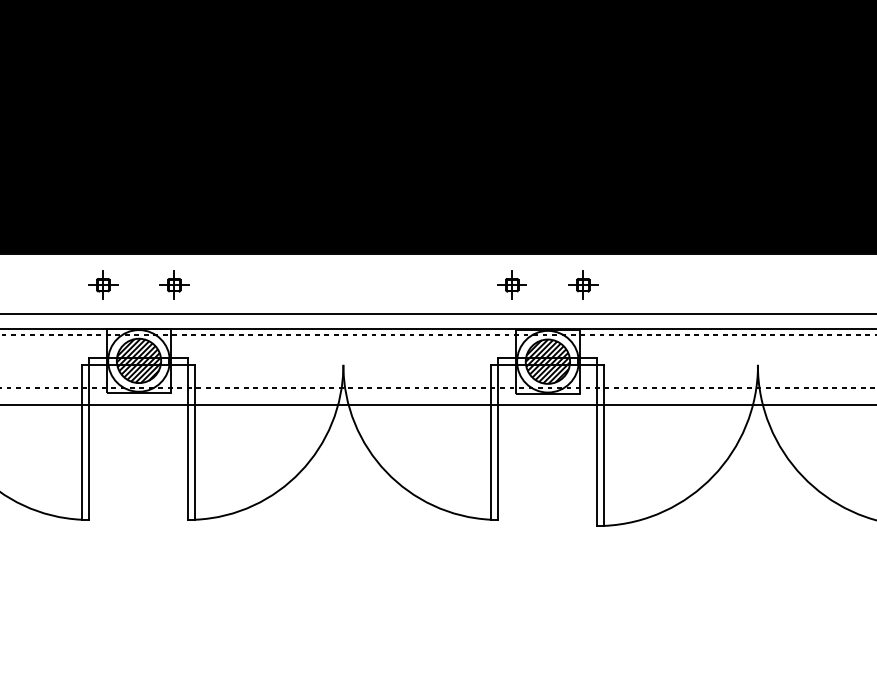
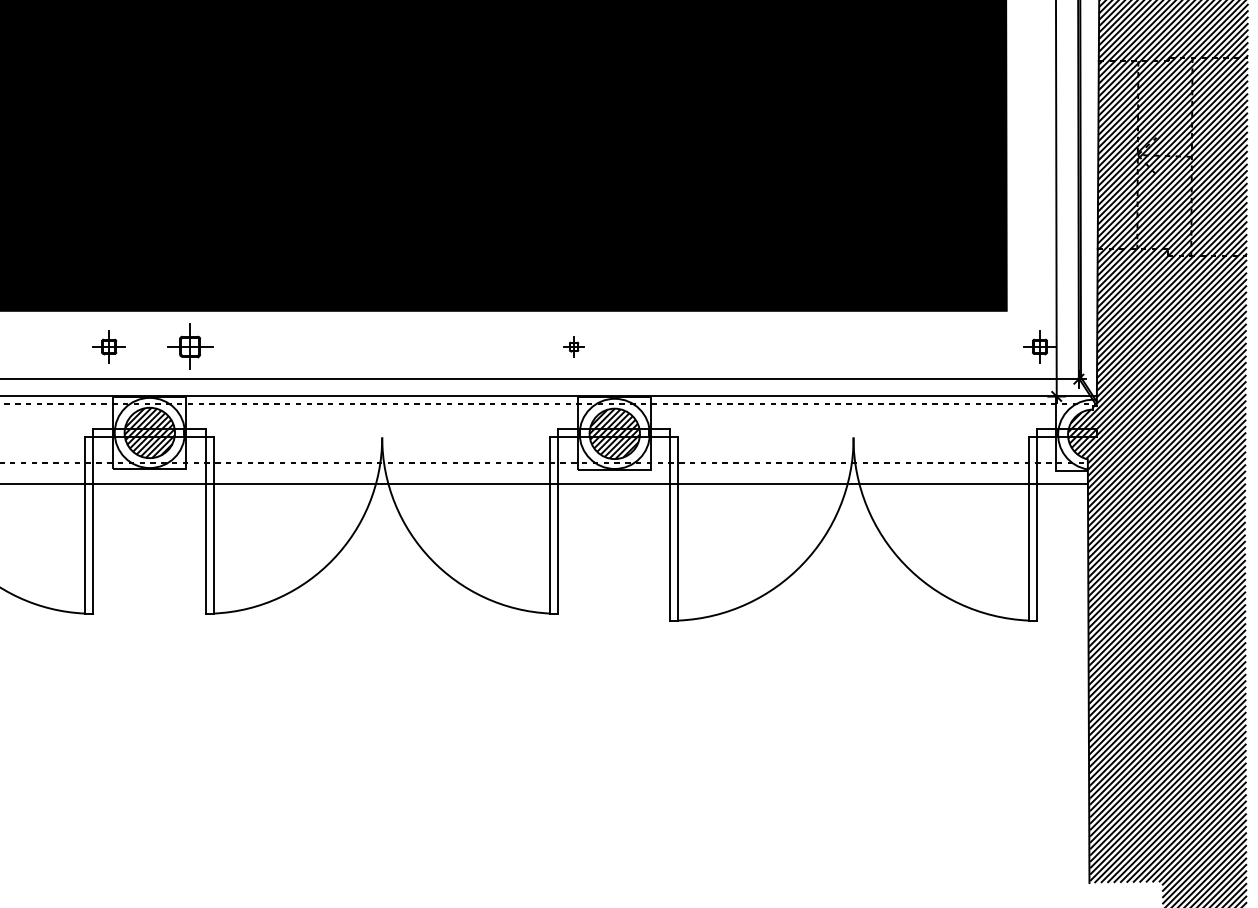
part: (173, 284) -> (189, 346), size x1.4
part: (511, 284) -> (573, 346), size x0.6
part: (582, 284) -> (654, 346), removed

